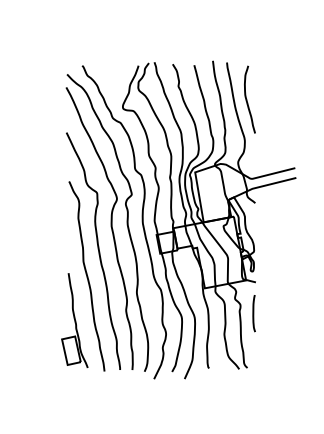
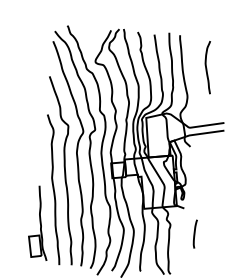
curve: (247, 99) -> (206, 67), moved
line: (253, 313) -> (194, 233), moved

